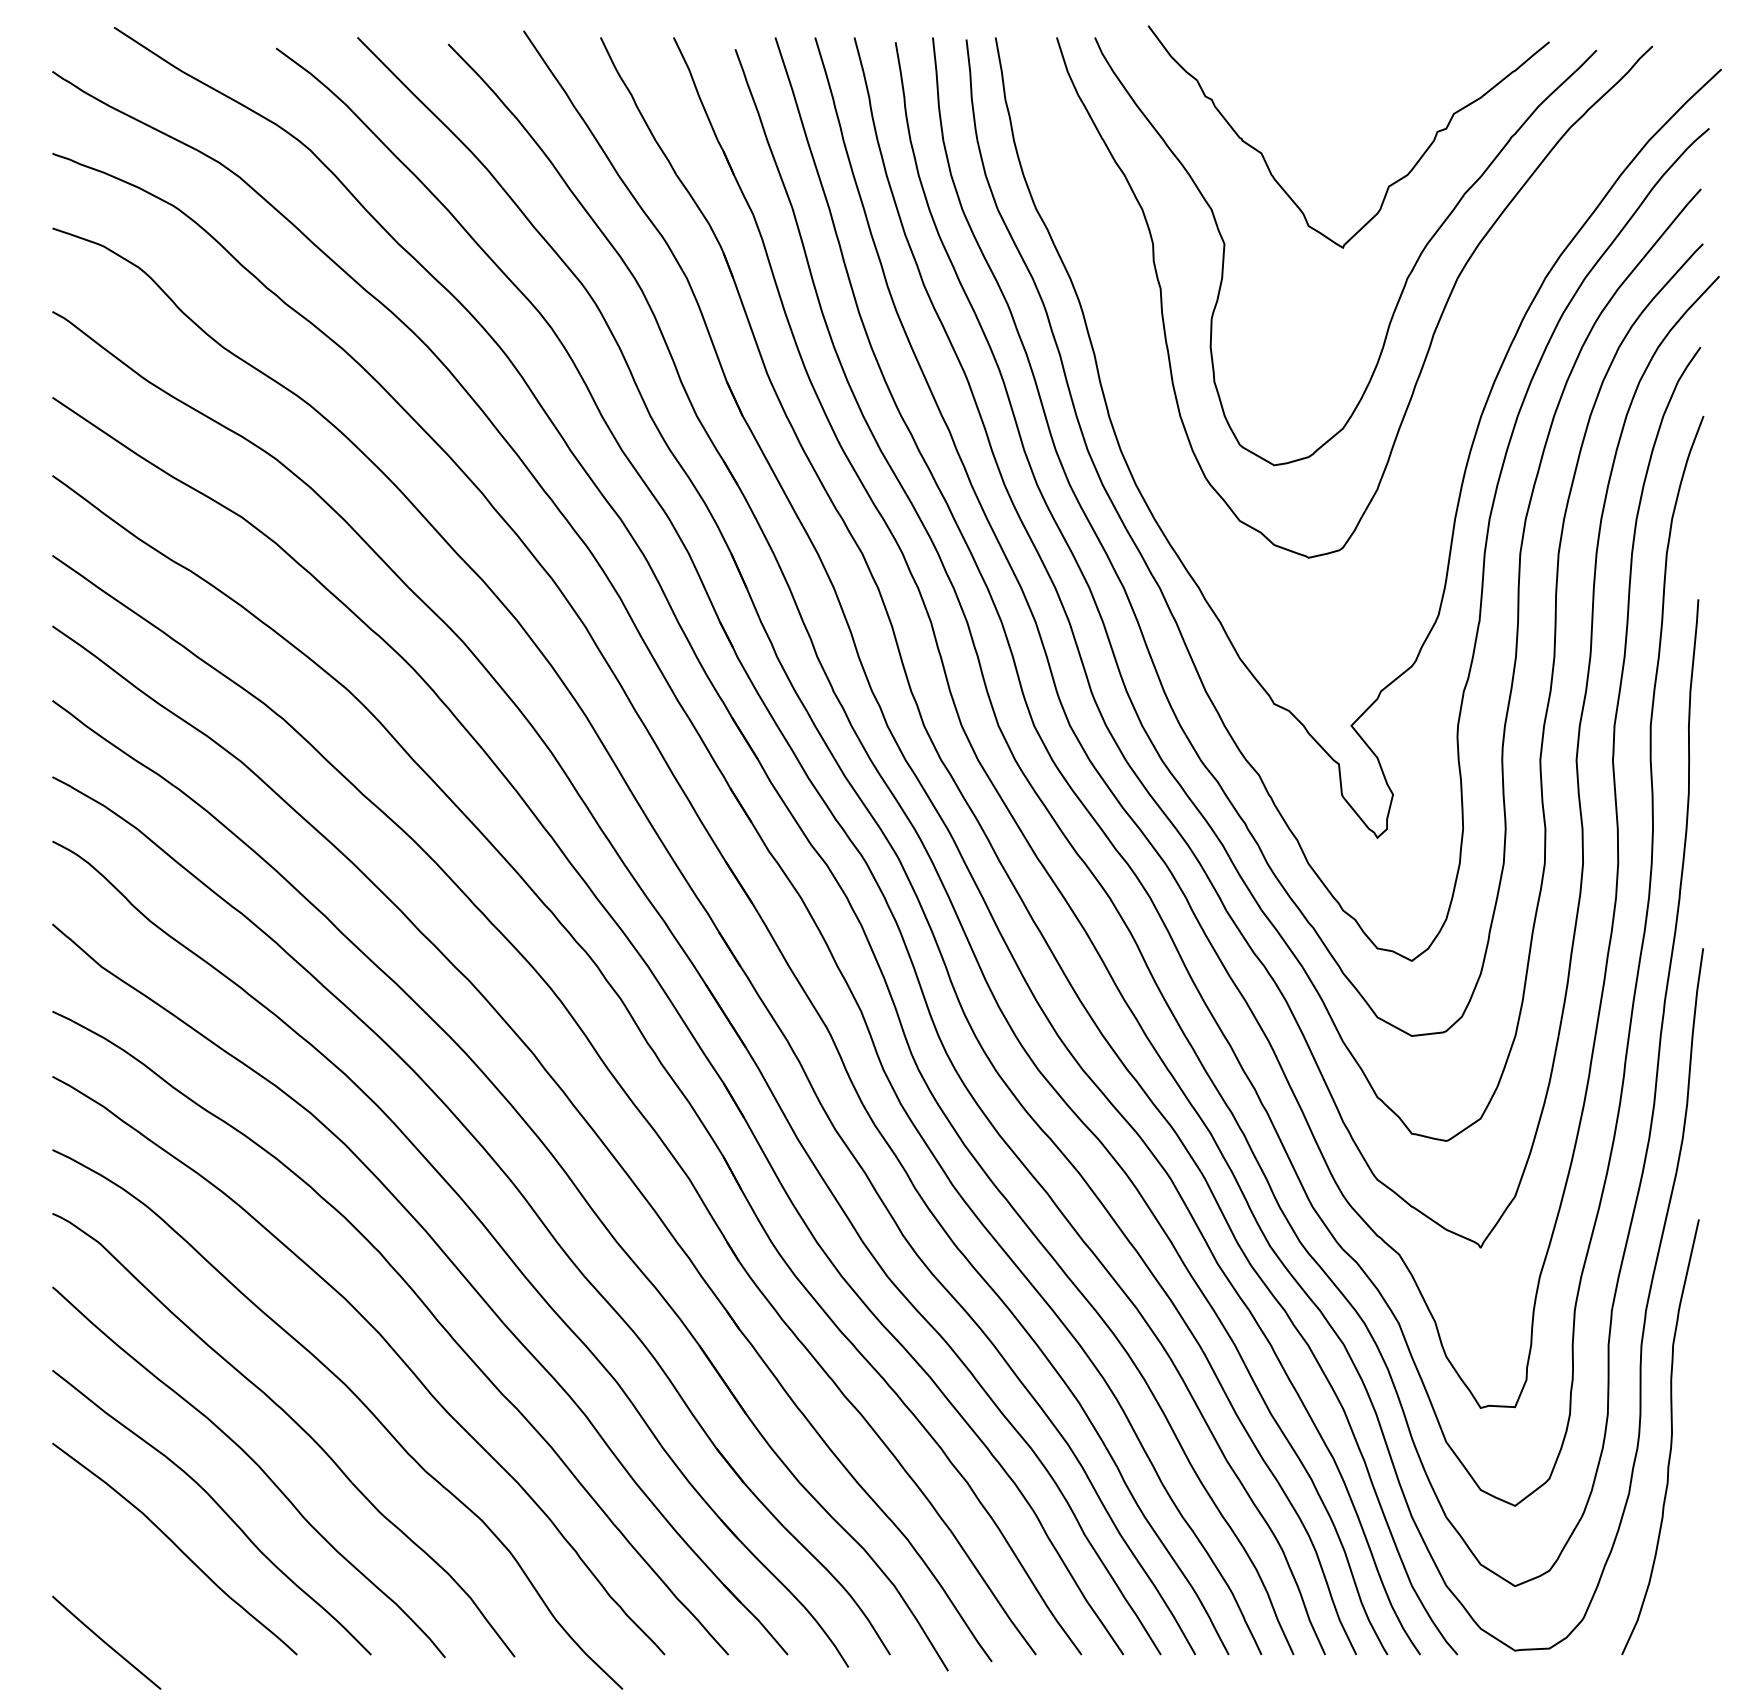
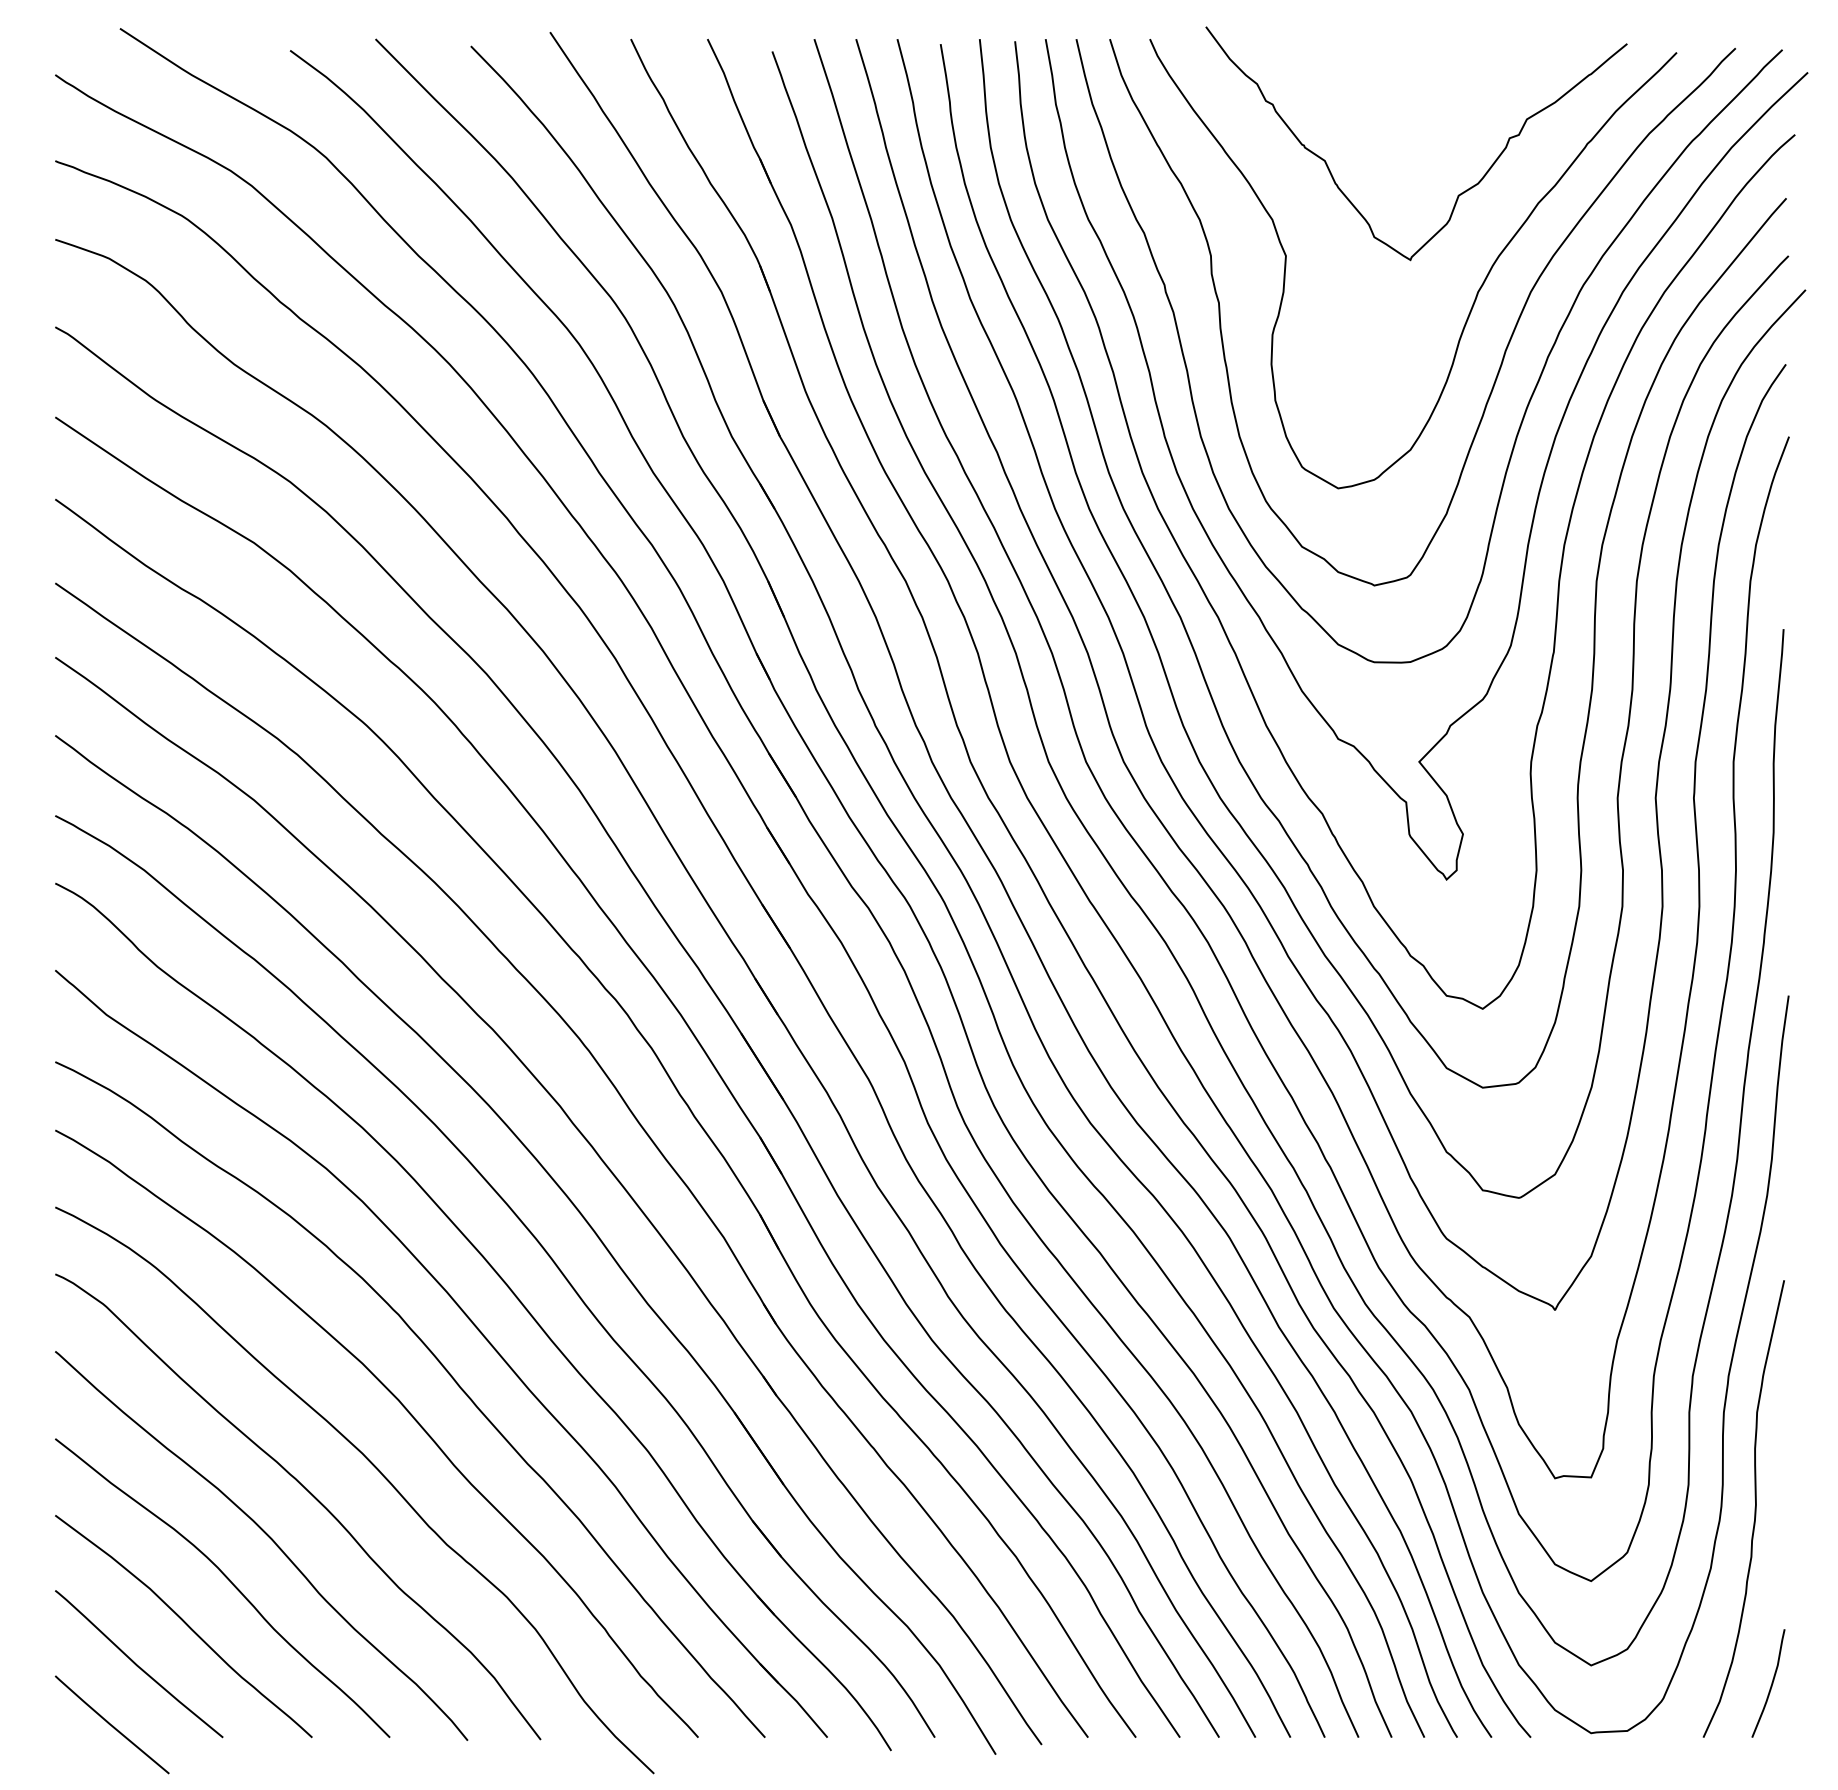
curve: (1455, 381) -> (1528, 400), added
curve: (131, 1585) -> (138, 1664), added
curve: (1686, 1603) -> (1771, 1683), added

